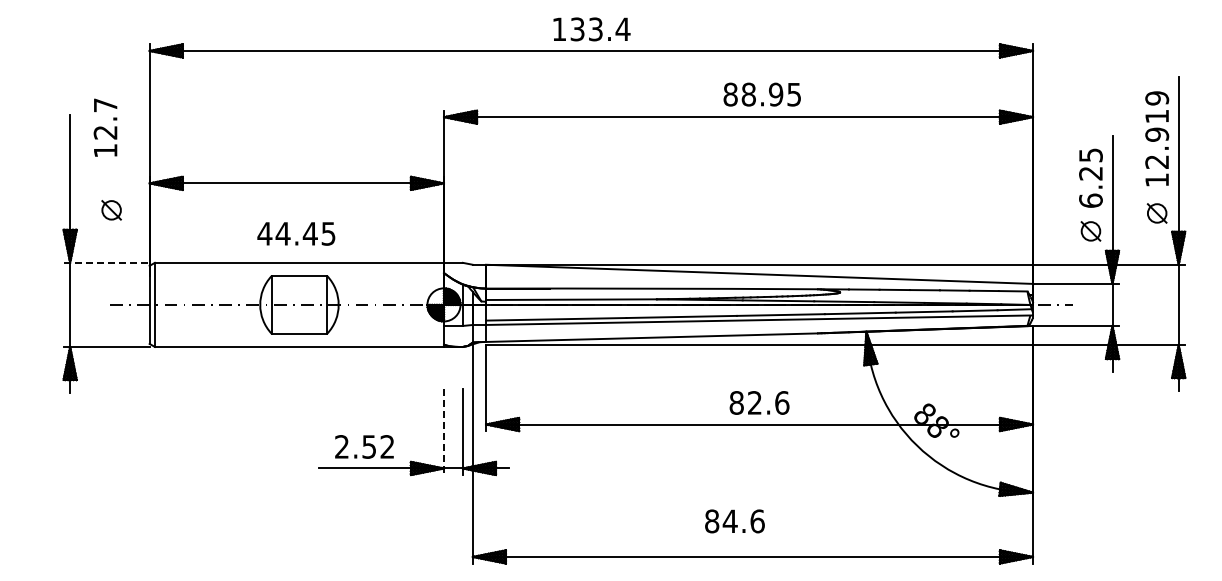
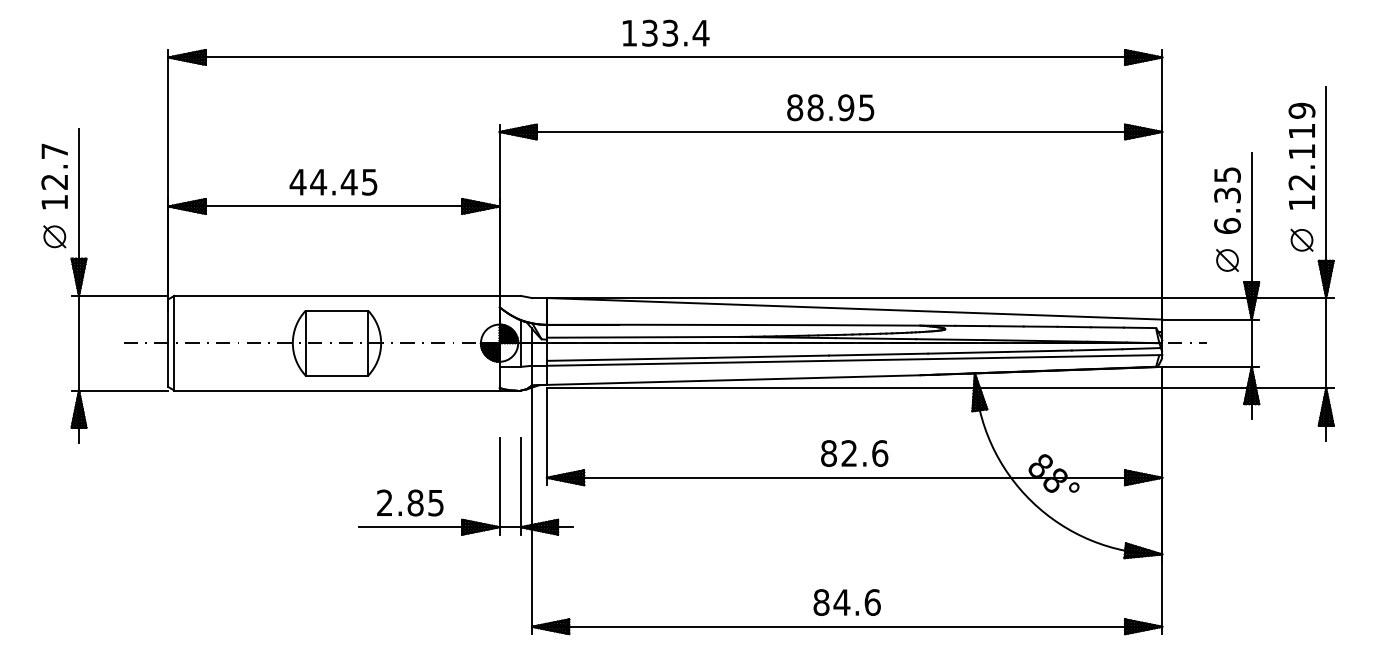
text: (761, 94) -> (829, 107), moved
text: (105, 127) -> (54, 176), moved
text: (1157, 134) -> (1302, 151), 12.919 -> 12.119
text: (1090, 173) -> (1226, 195), 6.25 -> 6.35
part: (111, 210) -> (54, 236), moved
text: (296, 233) -> (333, 181), moved
line: (107, 262) -> (121, 295), dashed -> solid
line: (443, 432) -> (499, 486), dashed -> solid
text: (378, 446) -> (425, 502), 2.52 -> 2.85
text: (734, 521) -> (846, 602), moved

